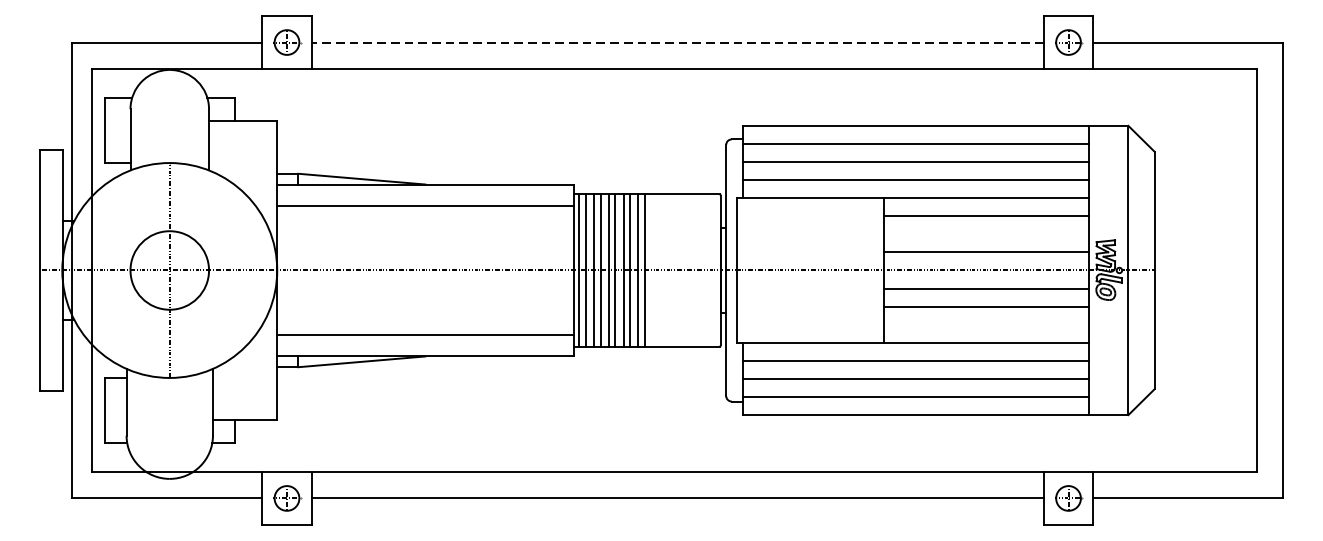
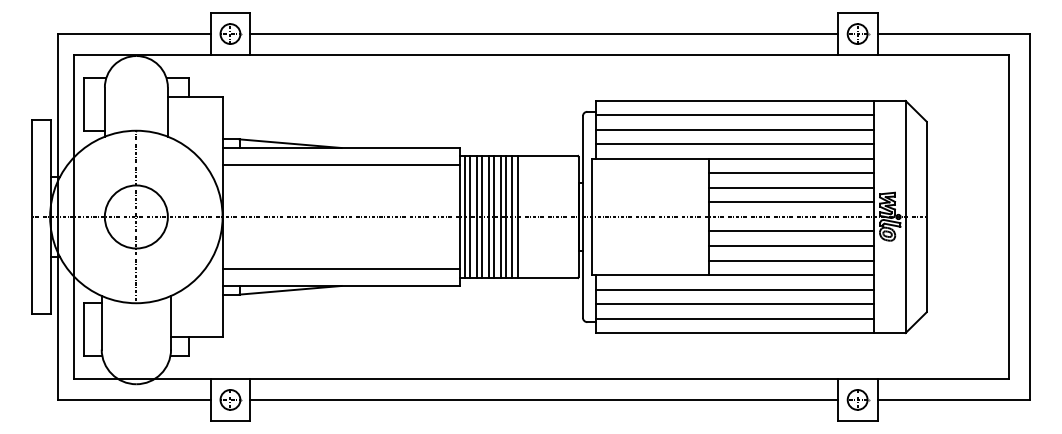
line: (678, 43) -> (544, 34), dashed -> solid
line: (986, 233) -> (791, 187), added
line: (986, 324) -> (791, 260), added

